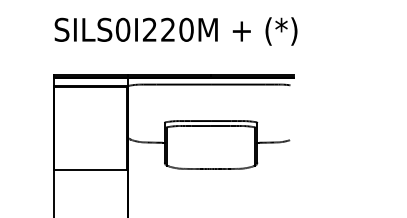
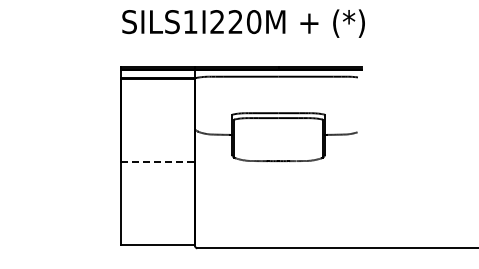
text: (122, 30) -> (190, 22), SILS0I220M -> SILS1I220M
line: (90, 170) -> (158, 162), solid -> dashed

